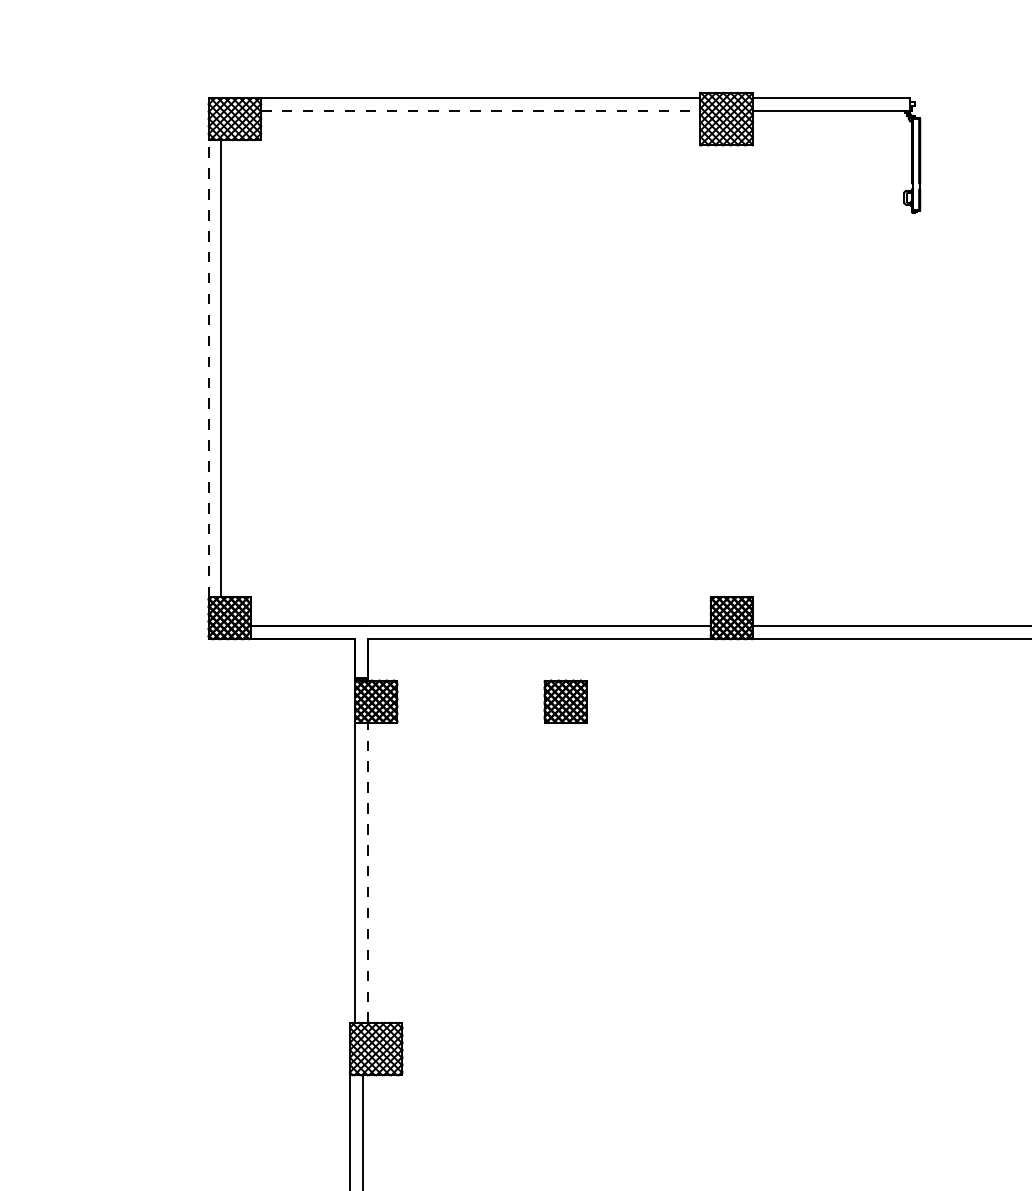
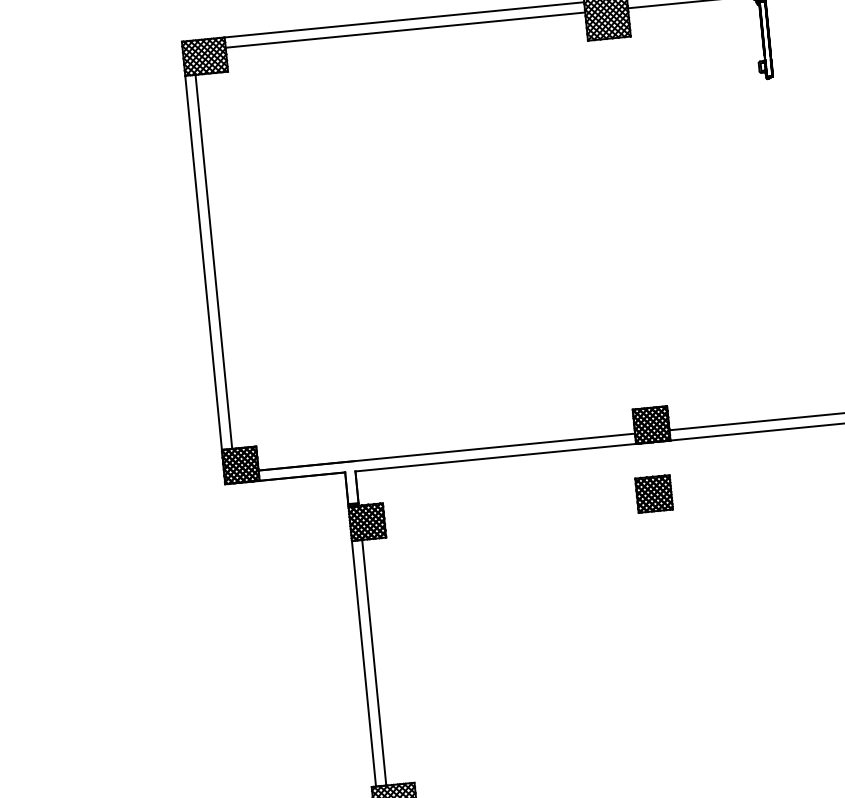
line: (480, 110) -> (405, 29), dashed -> solid
line: (208, 368) -> (203, 262), dashed -> solid
part: (565, 701) -> (653, 493), moved
line: (367, 872) -> (373, 662), dashed -> solid

